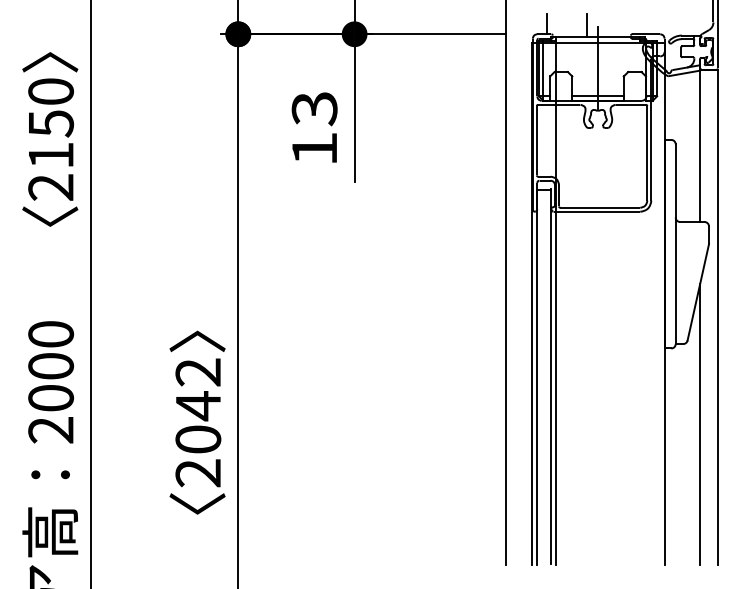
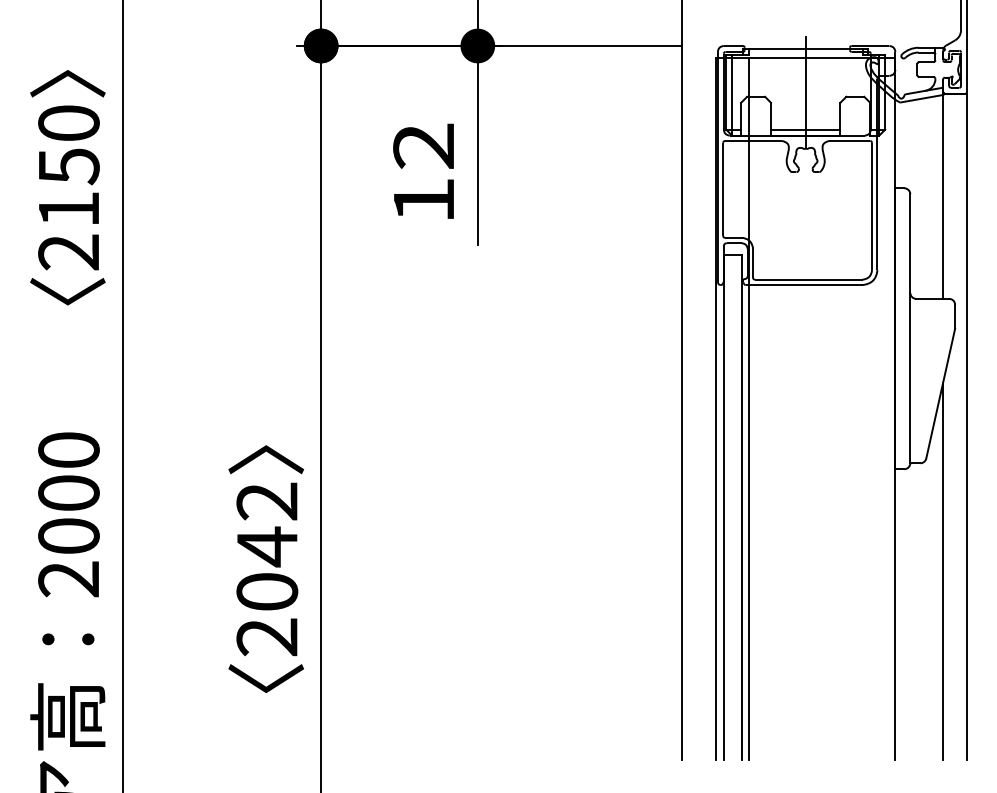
line: (546, 24) -> (736, 32), removed
line: (586, 25) -> (790, 34), removed
text: (314, 108) -> (423, 146), 13 -> 12

